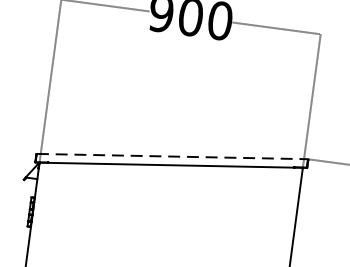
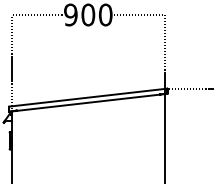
line: (172, 156) -> (88, 97), dashed -> solid

